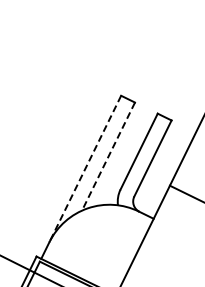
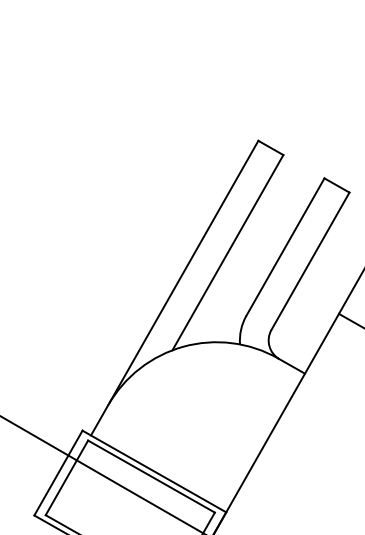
line: (108, 157) -> (227, 254), dashed -> solid
line: (85, 168) -> (183, 272), dashed -> solid

